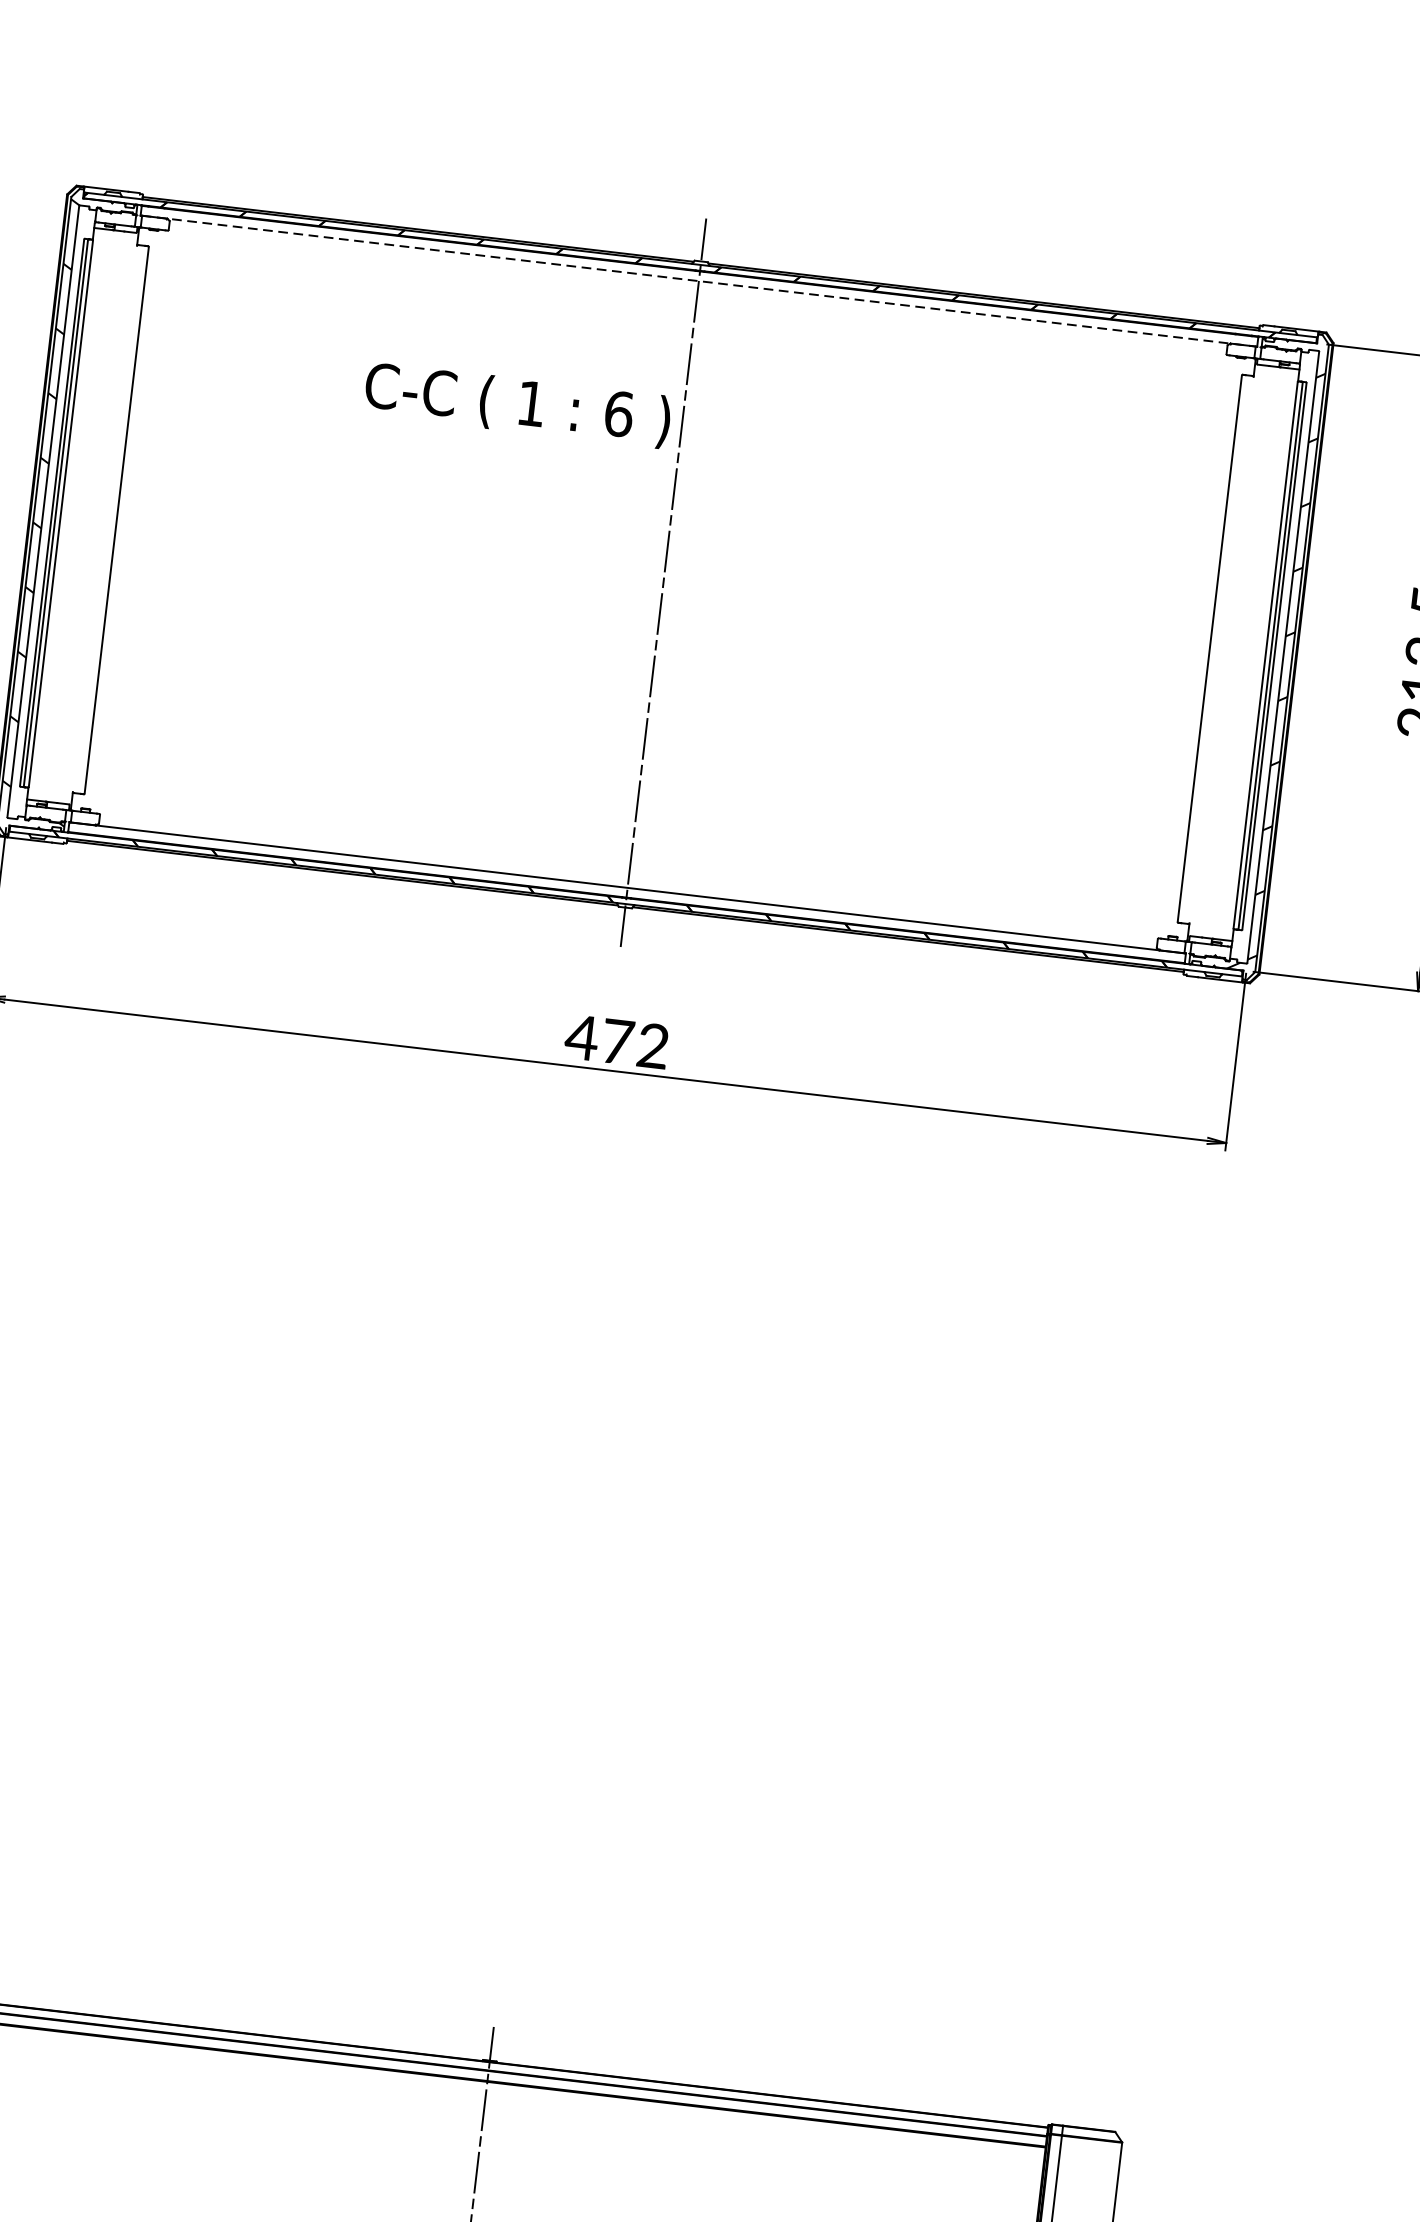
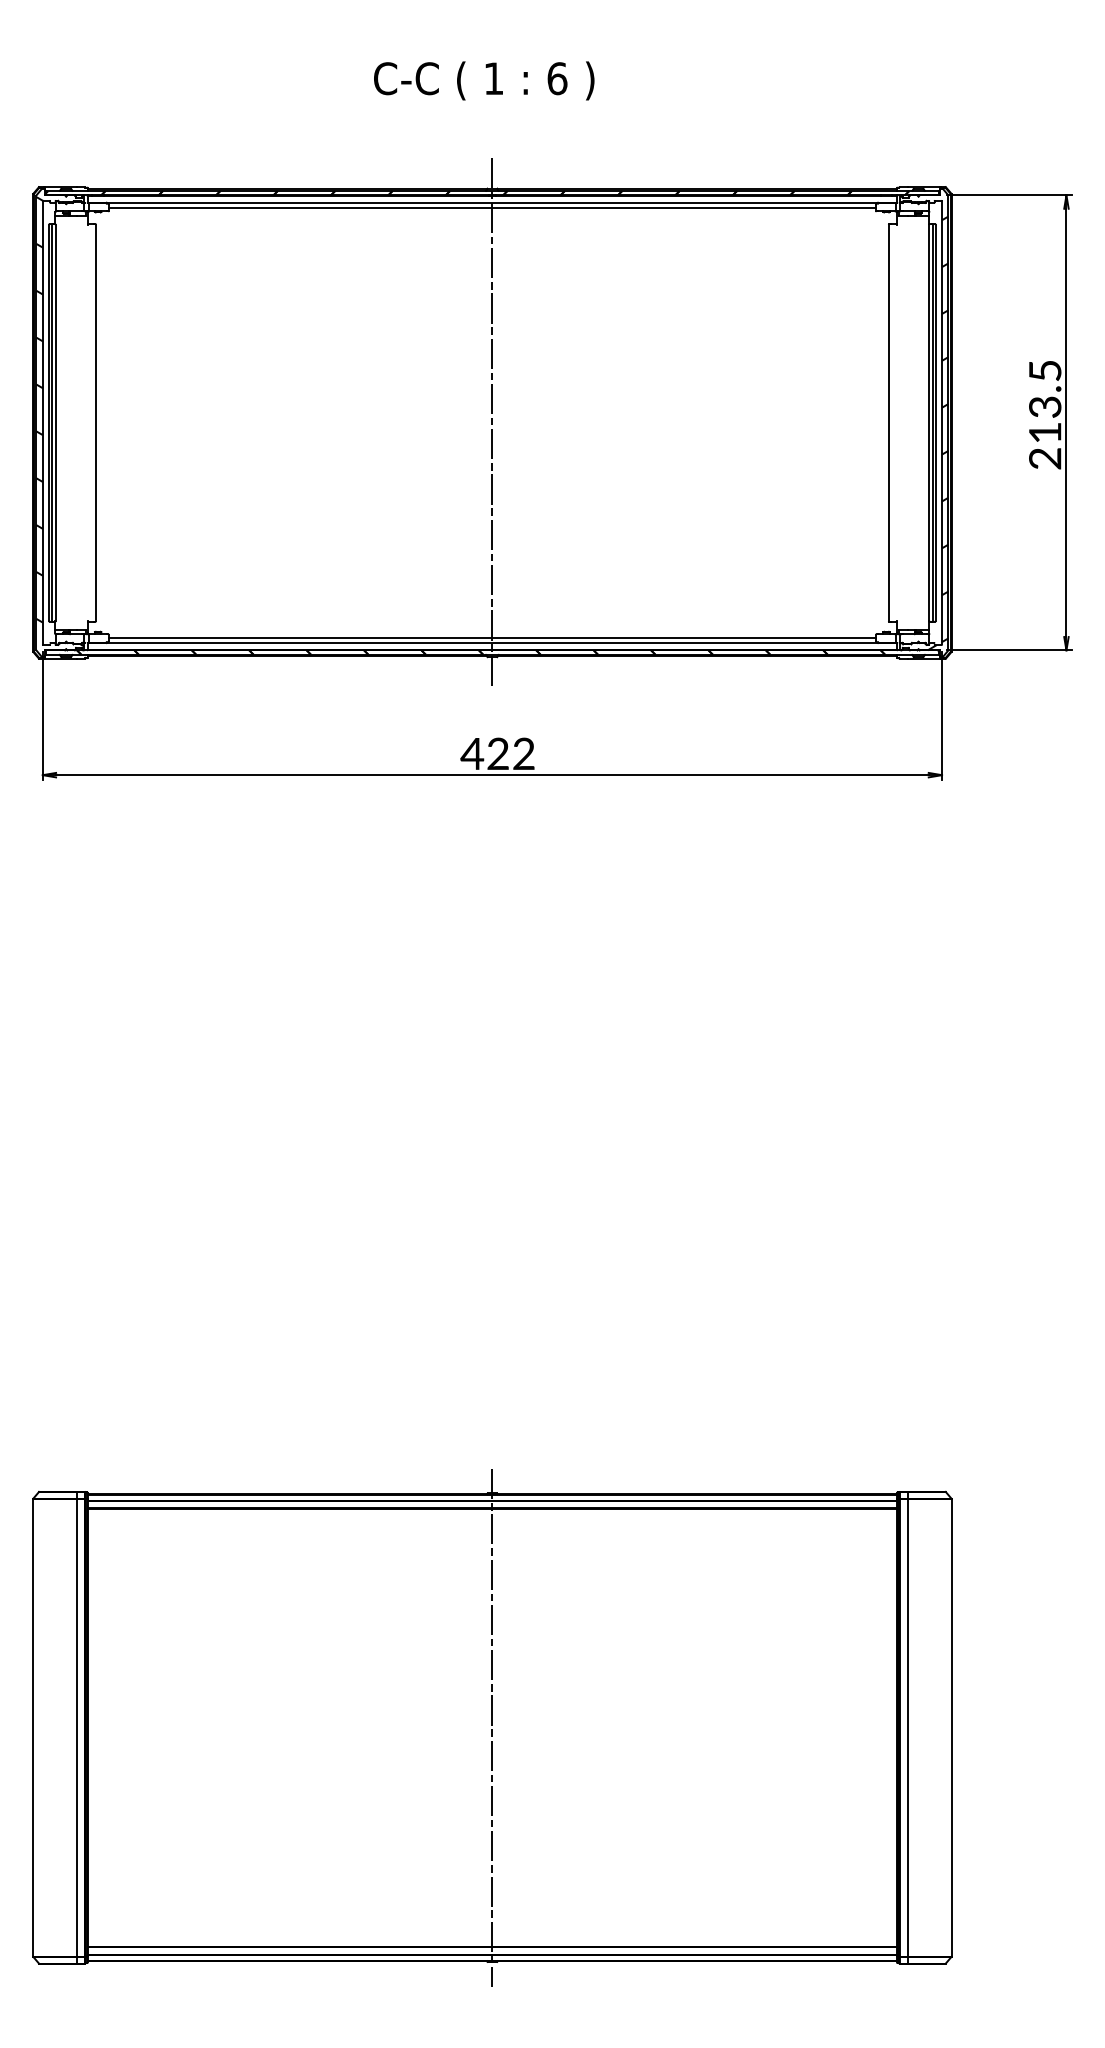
line: (699, 280) -> (492, 202), dashed -> solid
line: (696, 288) -> (491, 208), added
text: (518, 404) -> (484, 80), moved
line: (627, 880) -> (491, 637), added
text: (618, 1041) -> (498, 753), 472 -> 422

